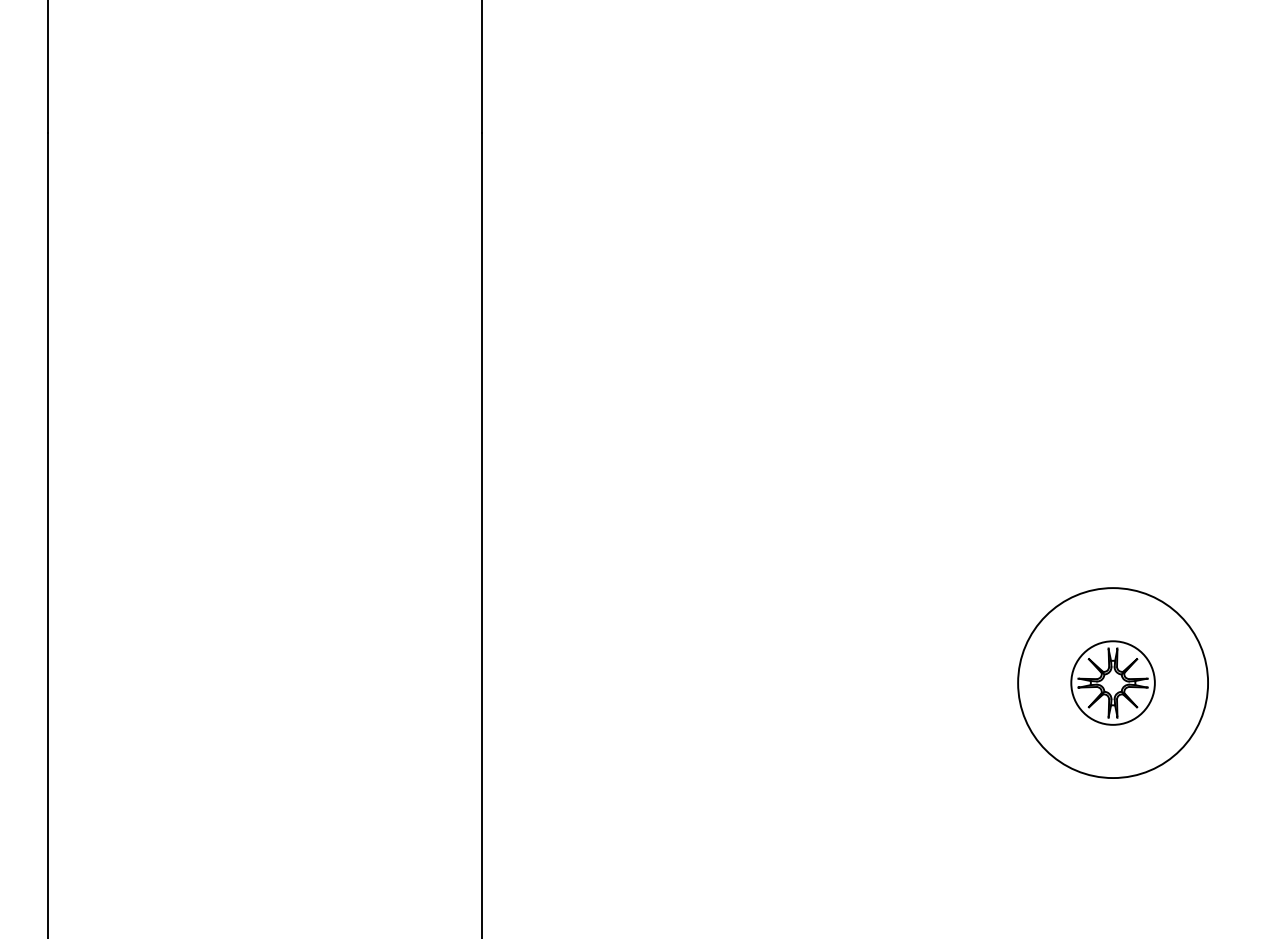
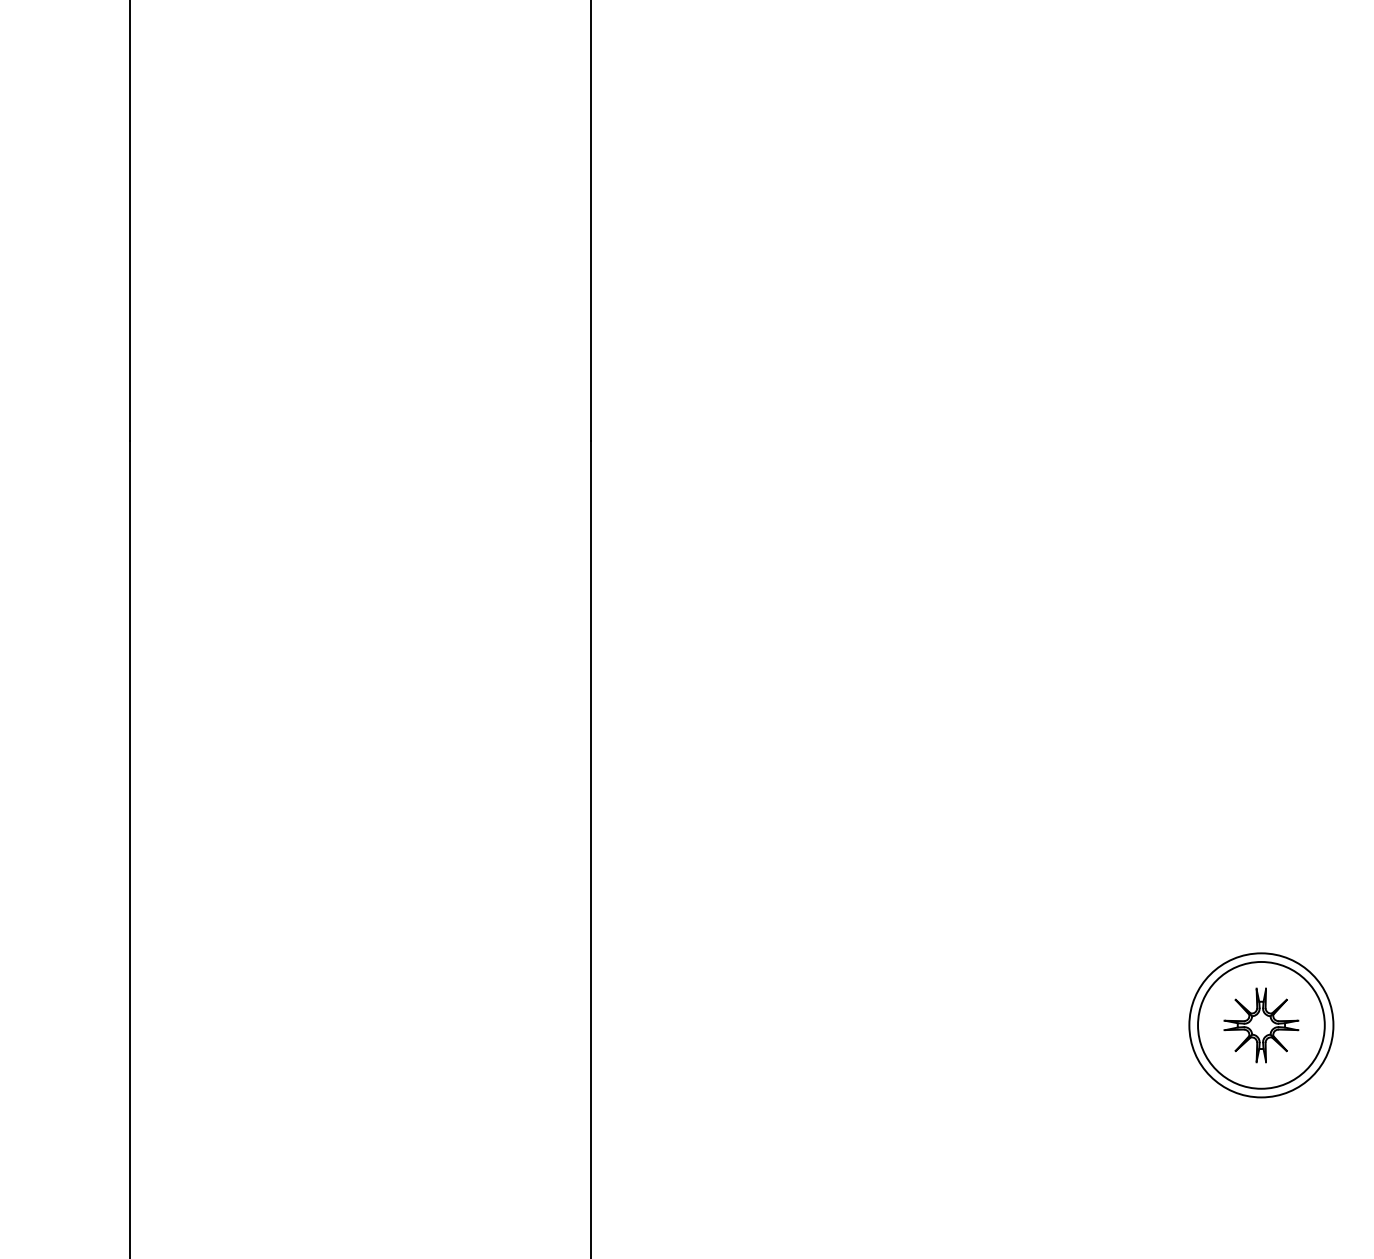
circle: (1113, 682) -> (1261, 1024), size x1.43
circle: (1113, 683) -> (1261, 1025), size x0.71

